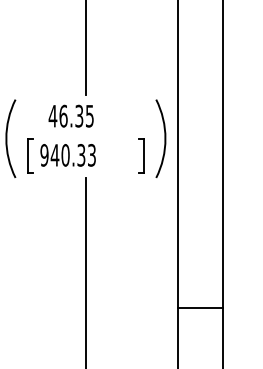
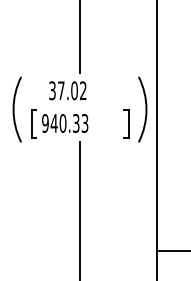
text: (70, 115) -> (67, 90), 46.35 -> 37.02

